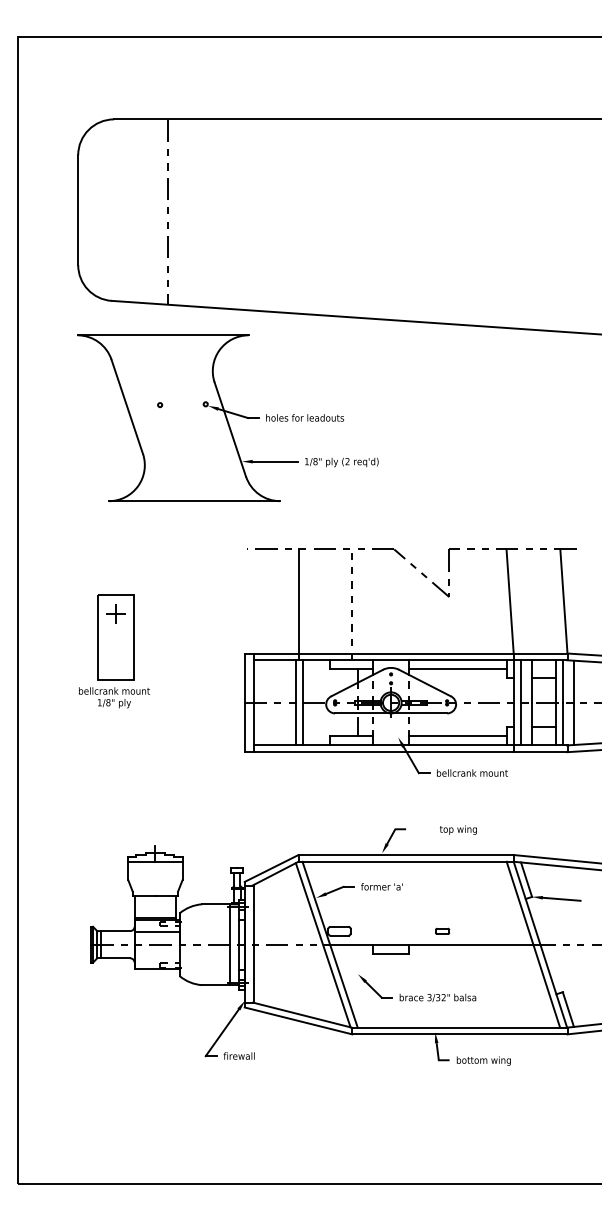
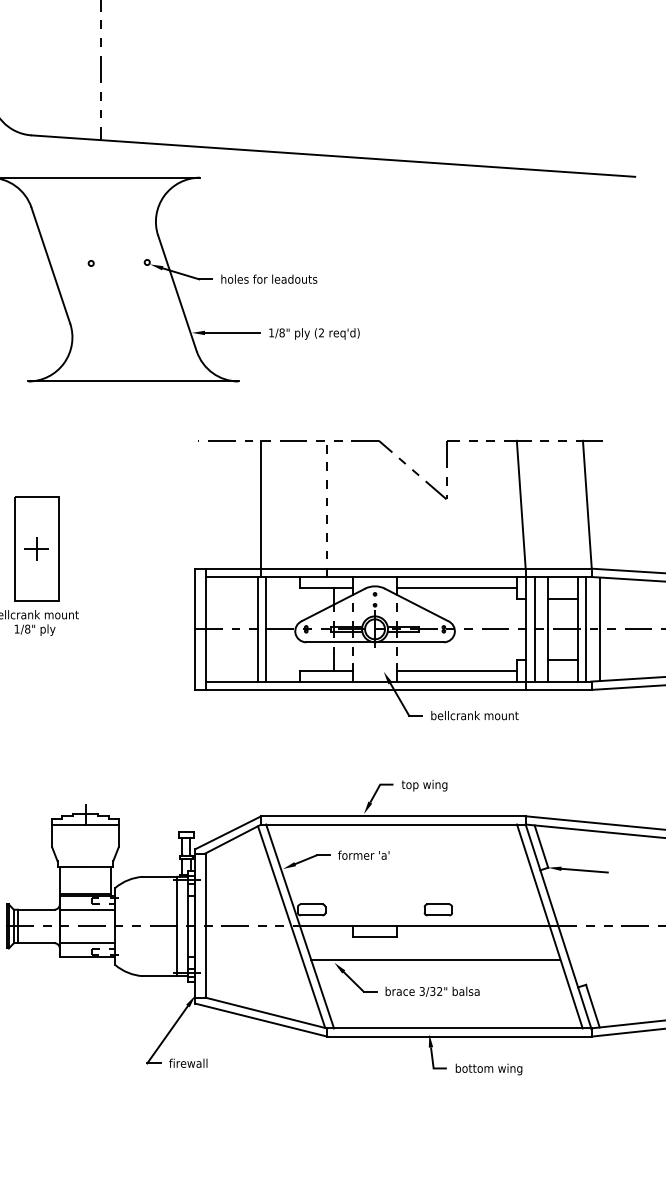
part: (115, 613) -> (36, 547), moved
text: (458, 829) -> (424, 784), moved
part: (442, 931) -> (438, 910), size x1.67
line: (156, 957) -> (86, 942), added
line: (440, 971) -> (435, 959), added

